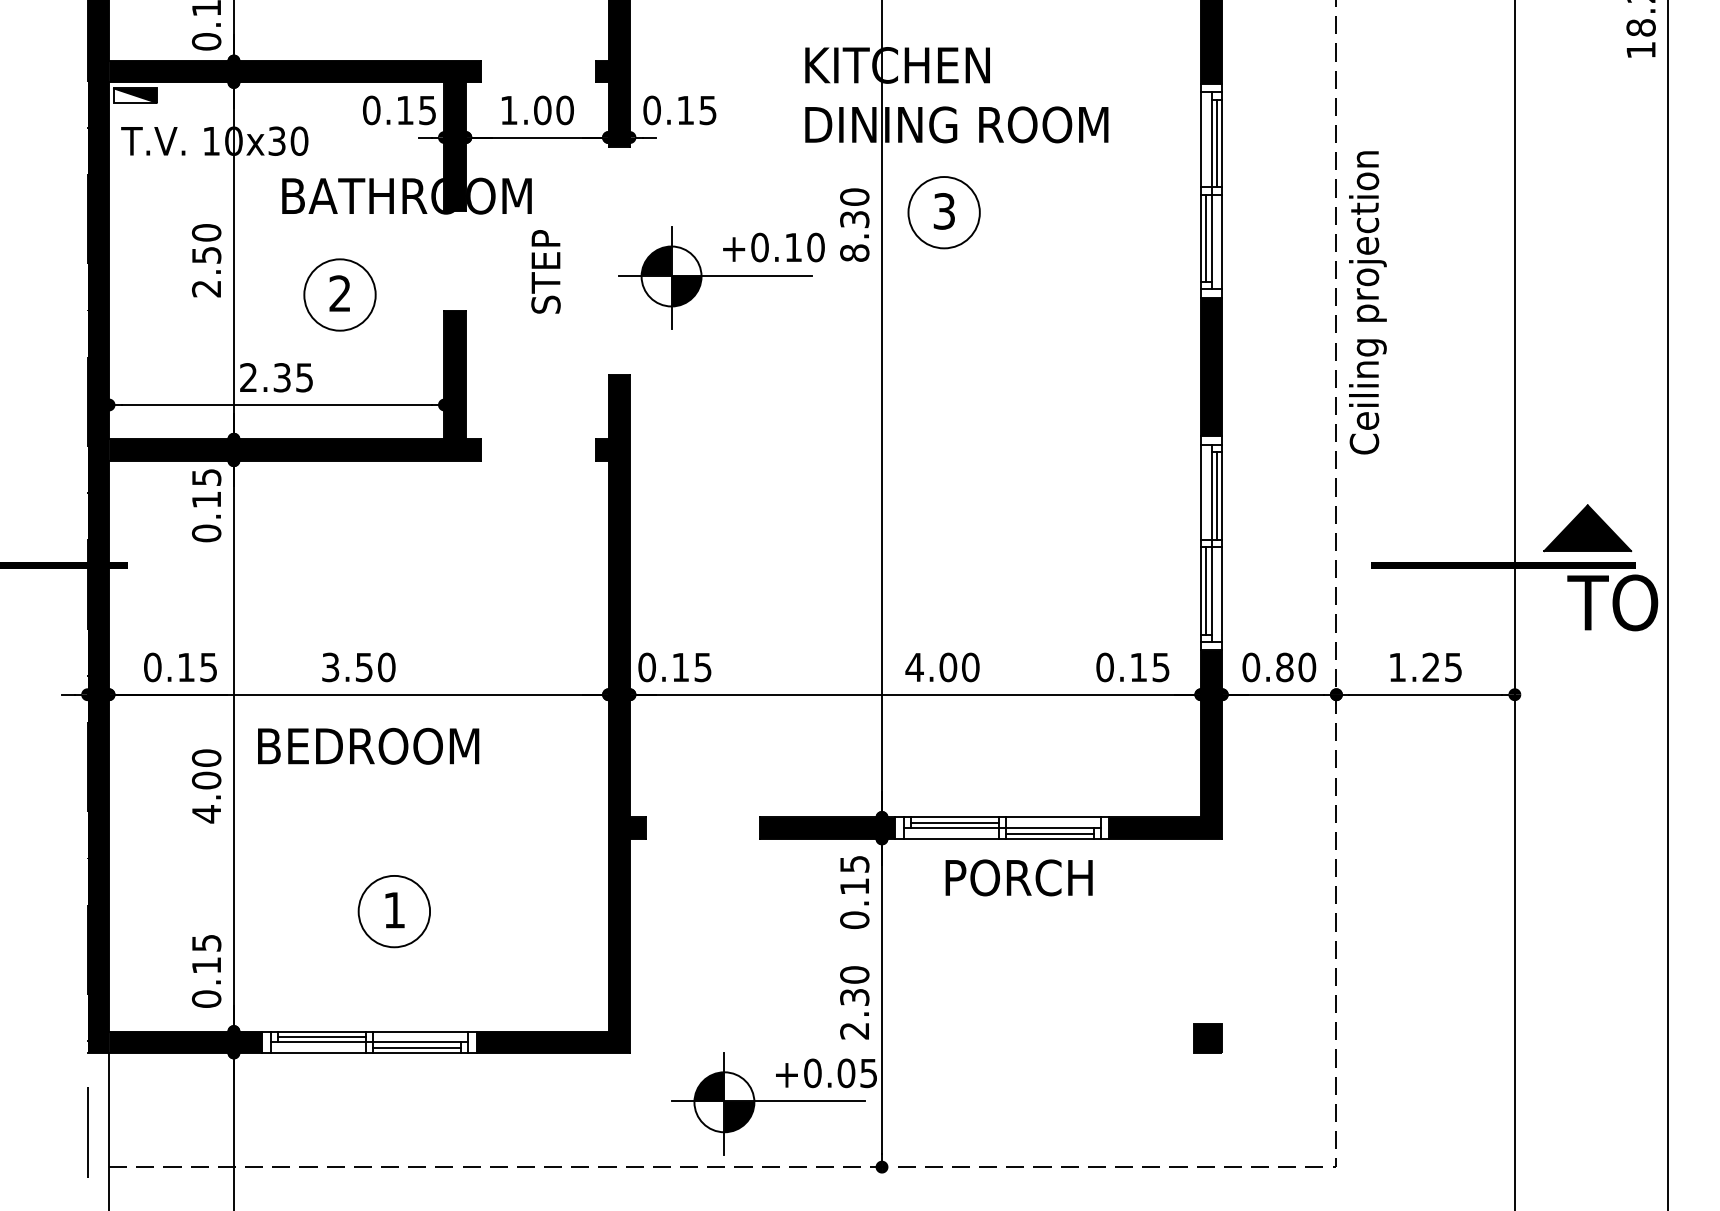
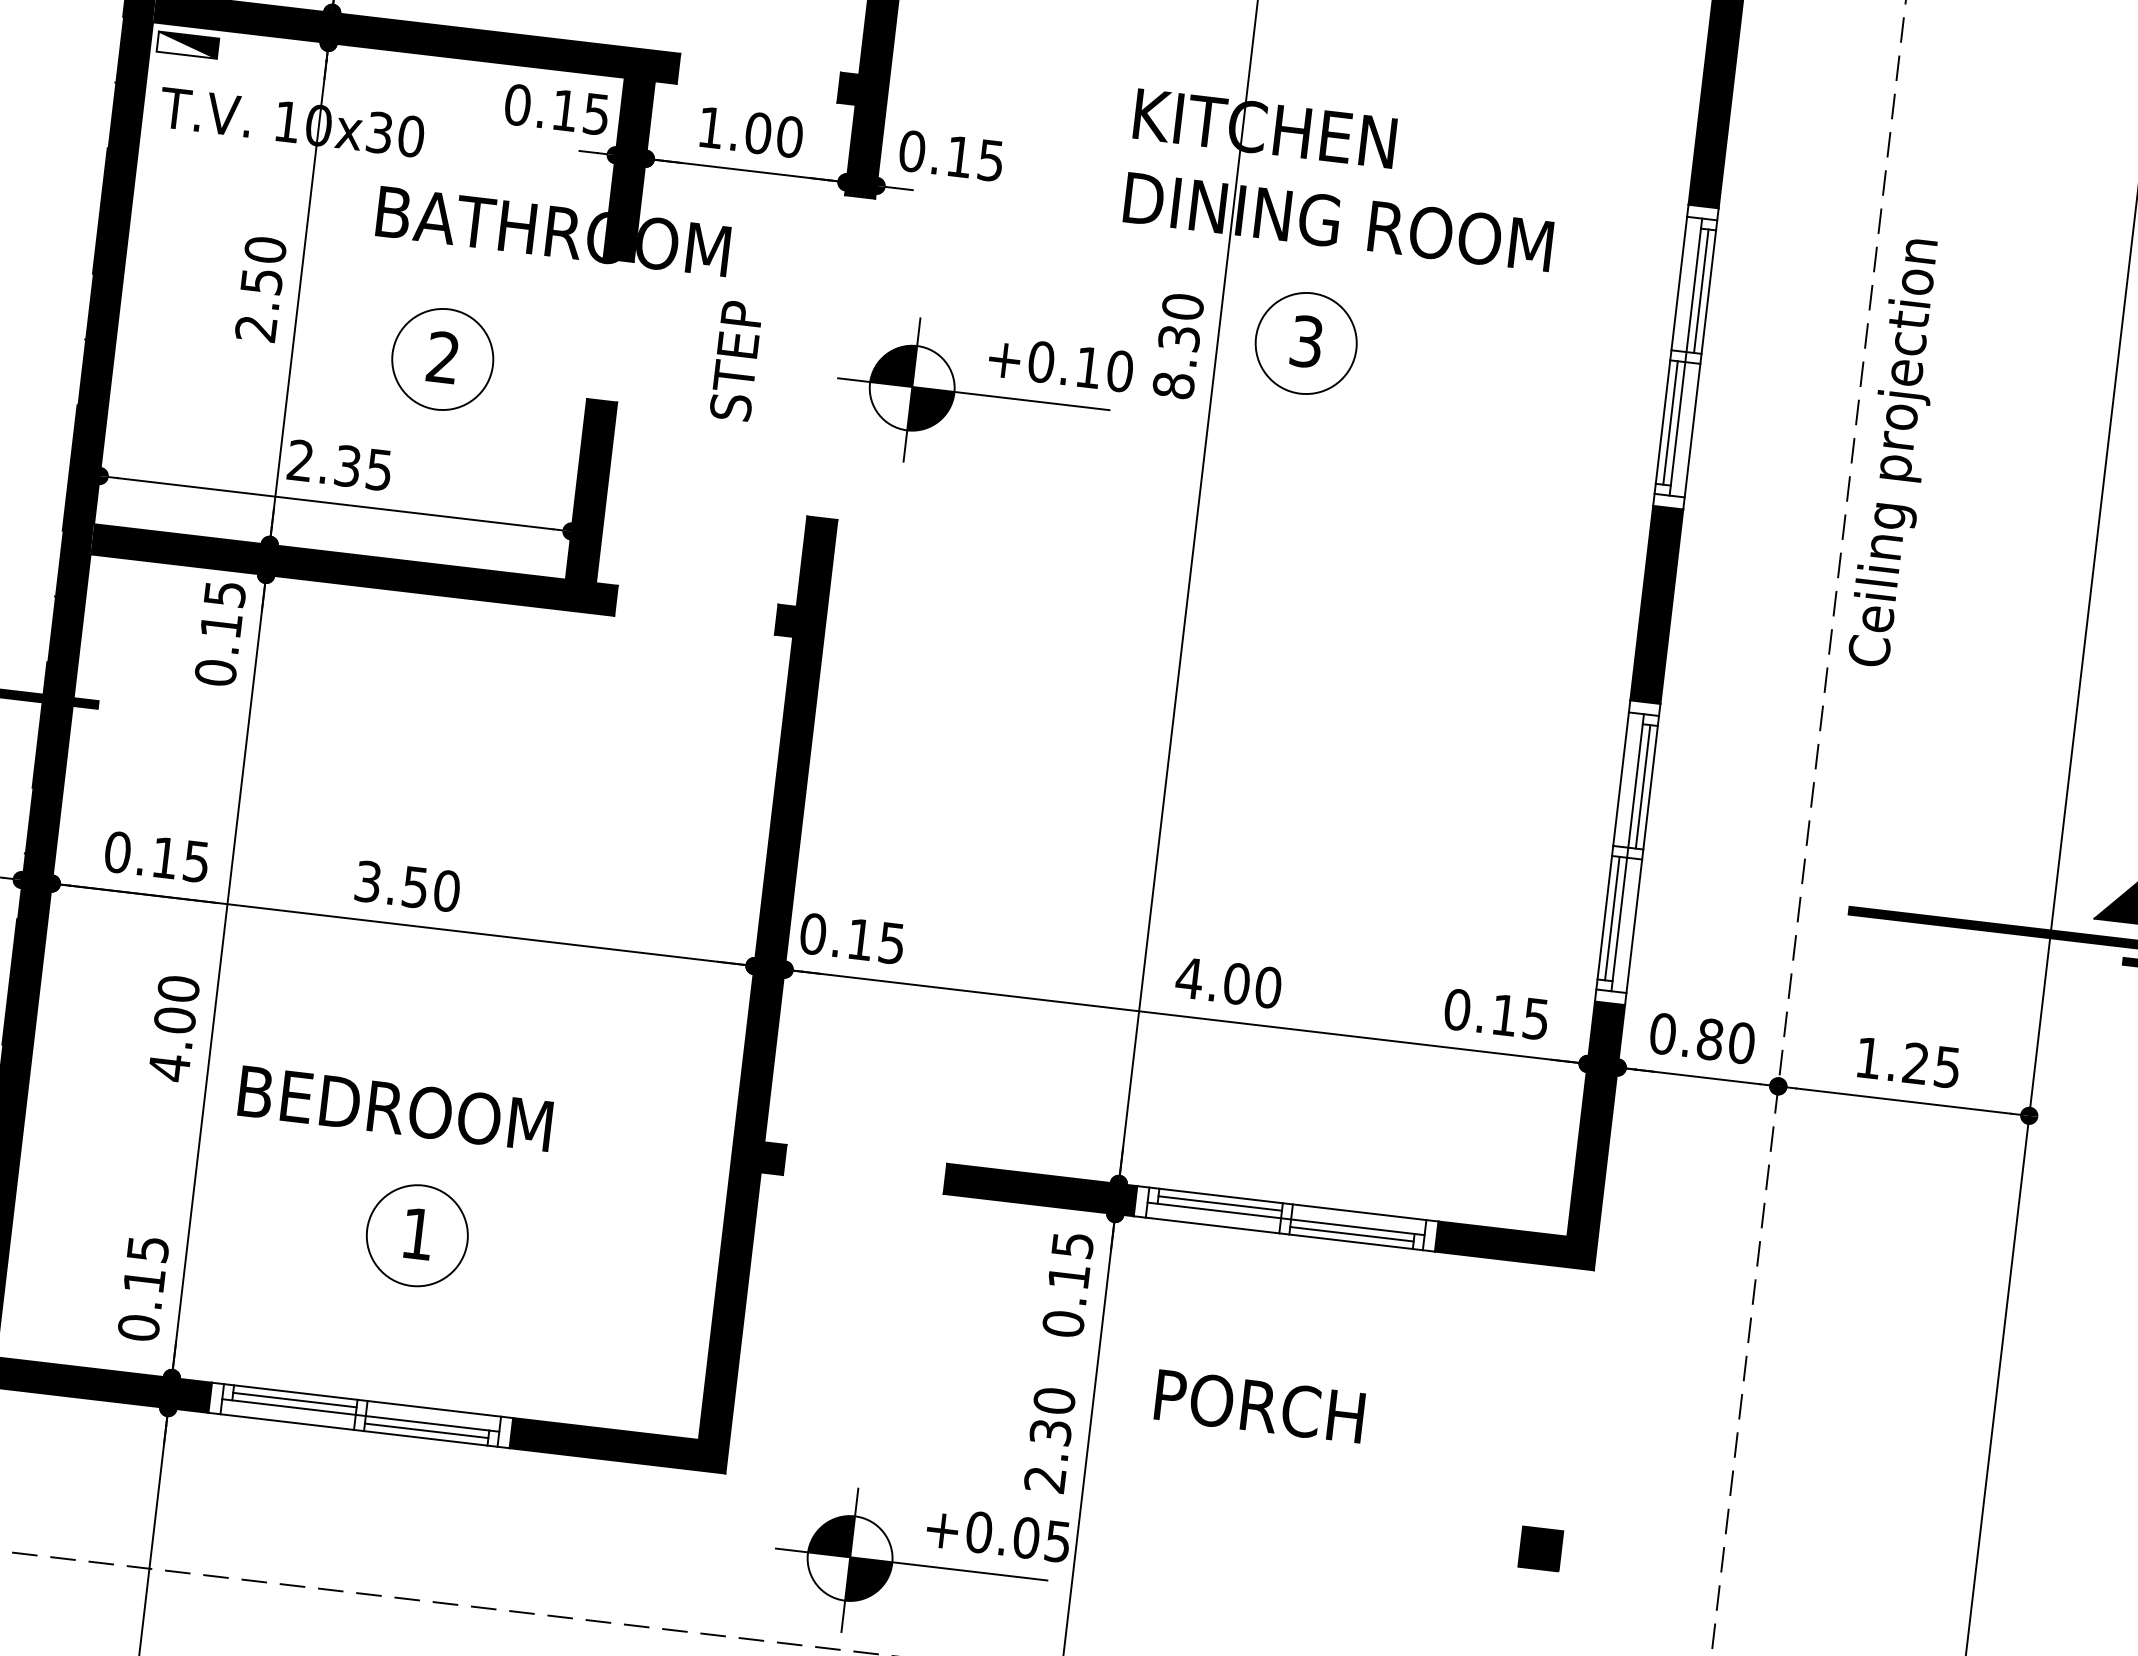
text: (1367, 302) -> (1897, 452), moved
text: (368, 745) -> (395, 1107), moved
text: (1018, 877) -> (1258, 1405), moved

